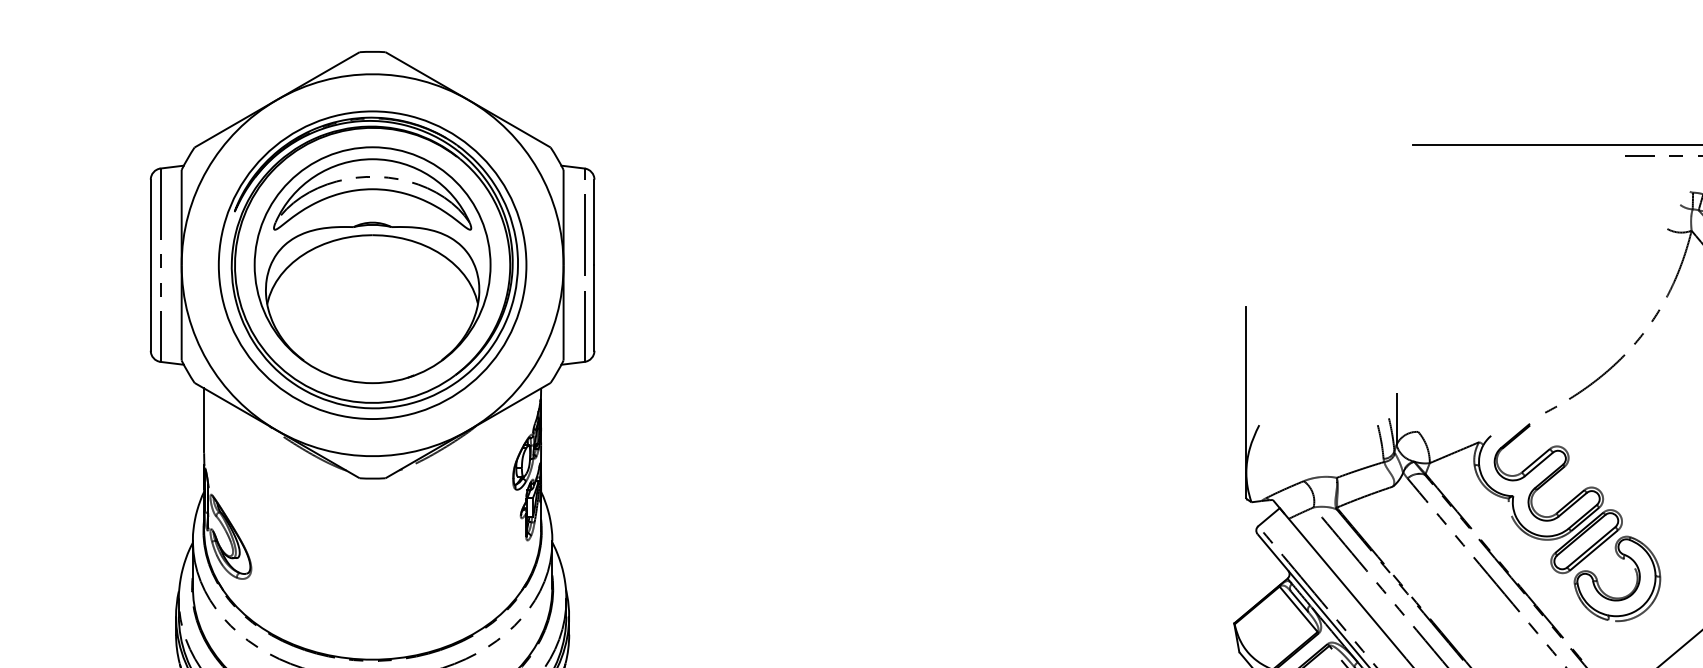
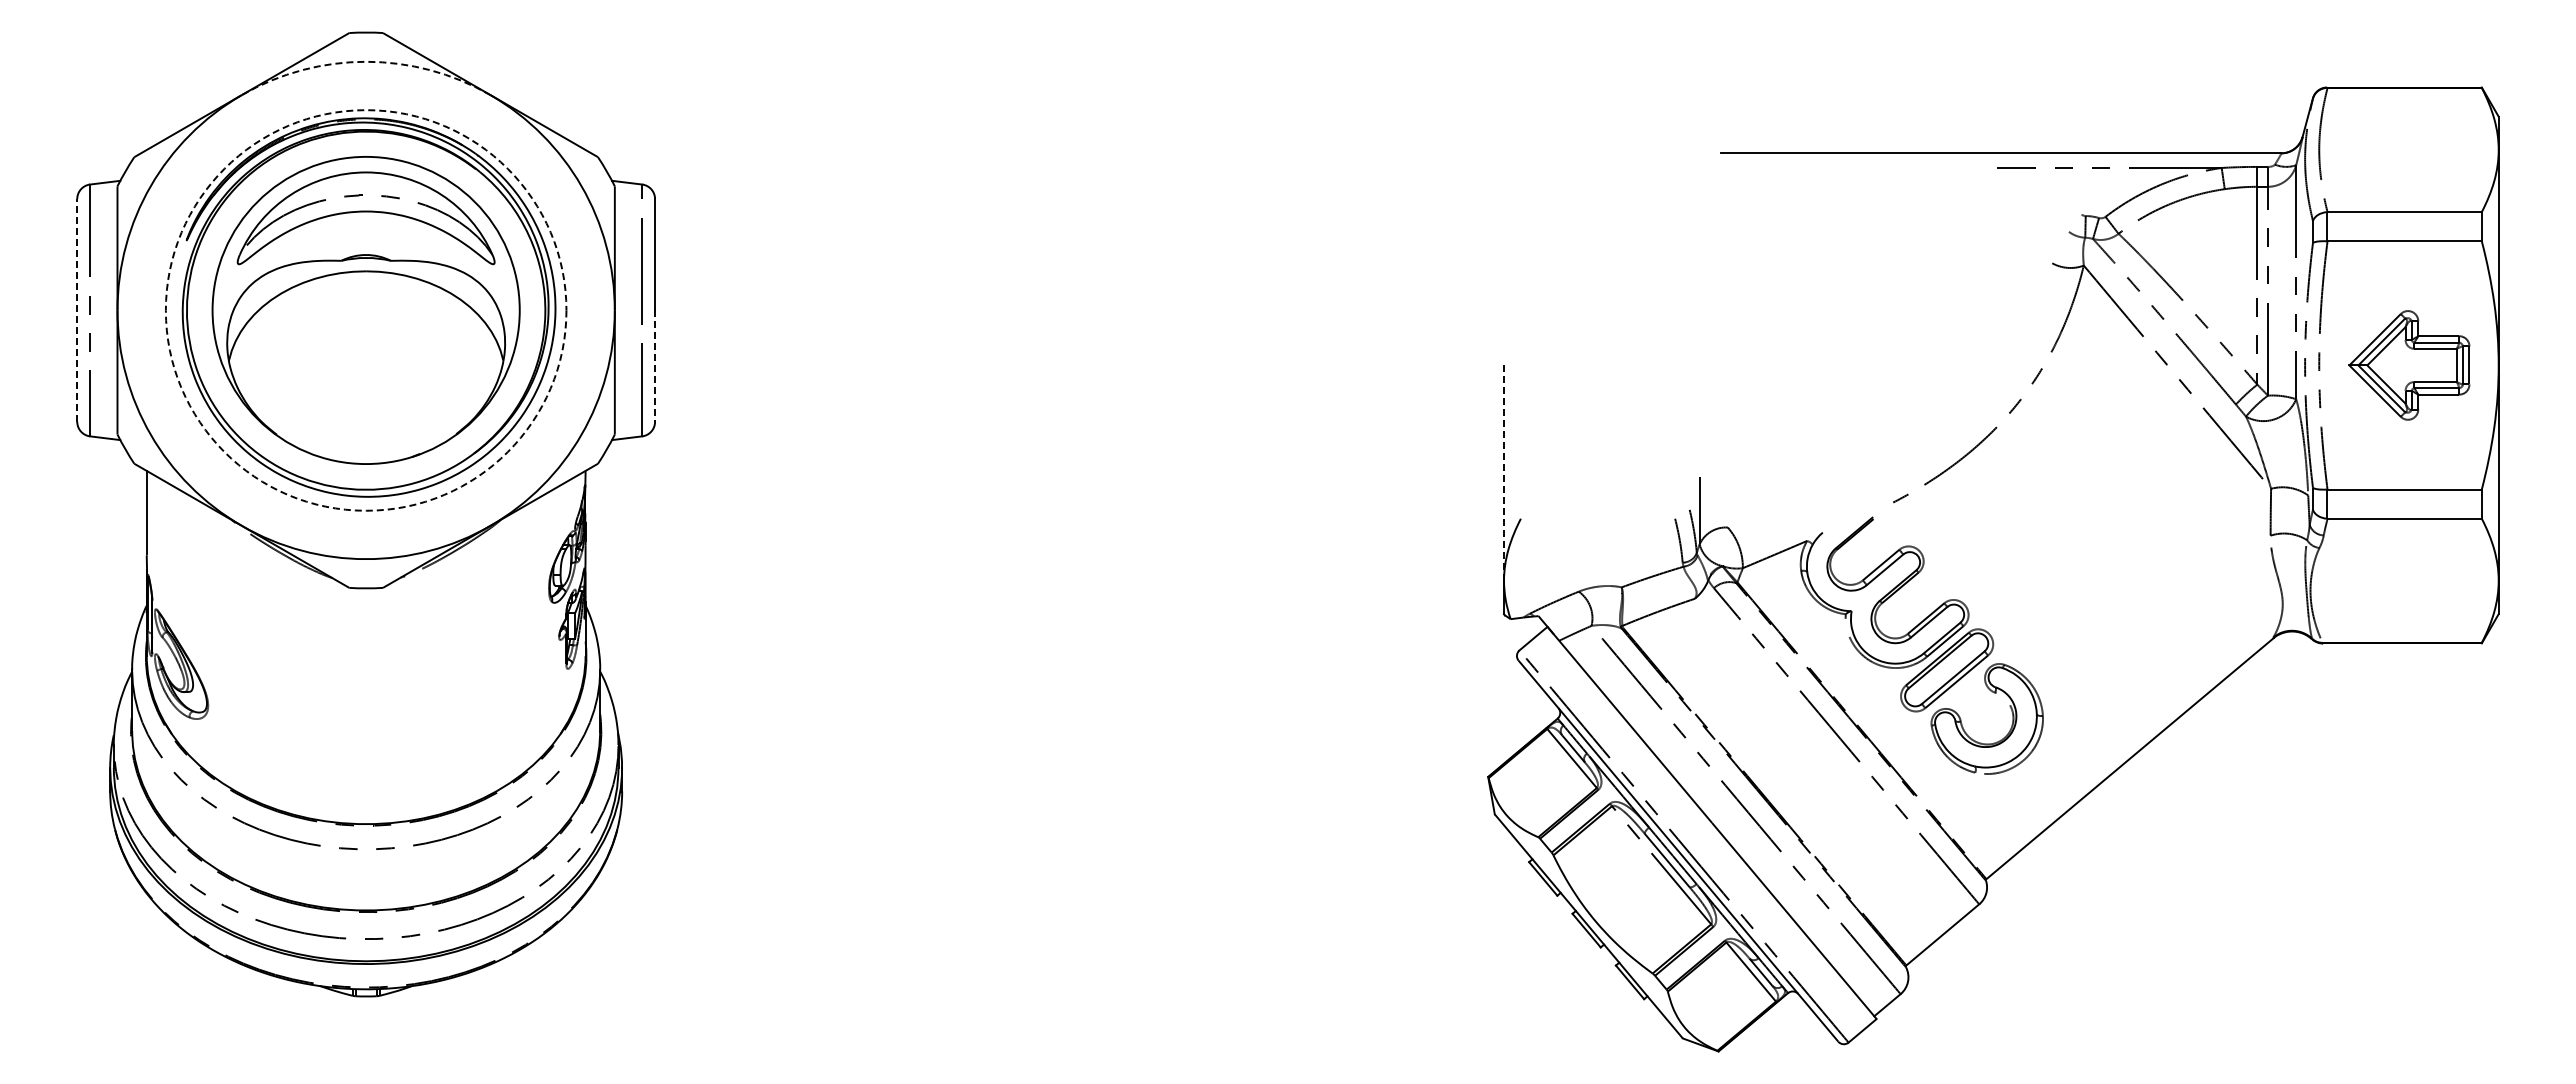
arc: (372, 74) -> (366, 61), solid -> dashed
line: (150, 264) -> (77, 309), solid -> dashed
circle: (372, 265) -> (365, 310), solid -> dashed
line: (594, 308) -> (655, 366), solid -> dashed
line: (1246, 390) -> (1504, 473), solid -> dashed

